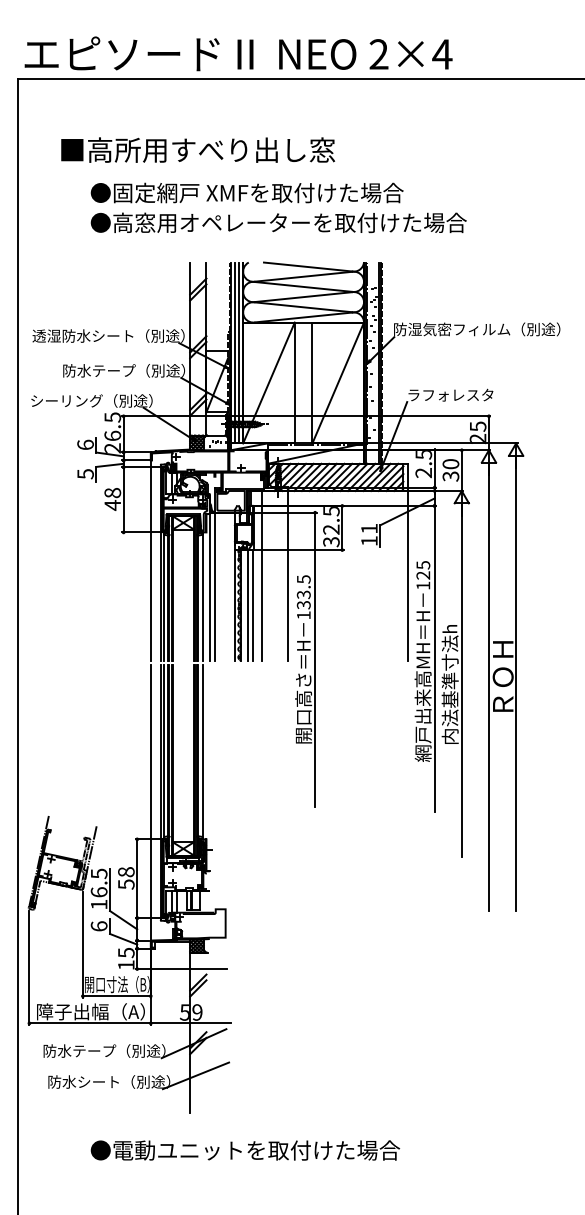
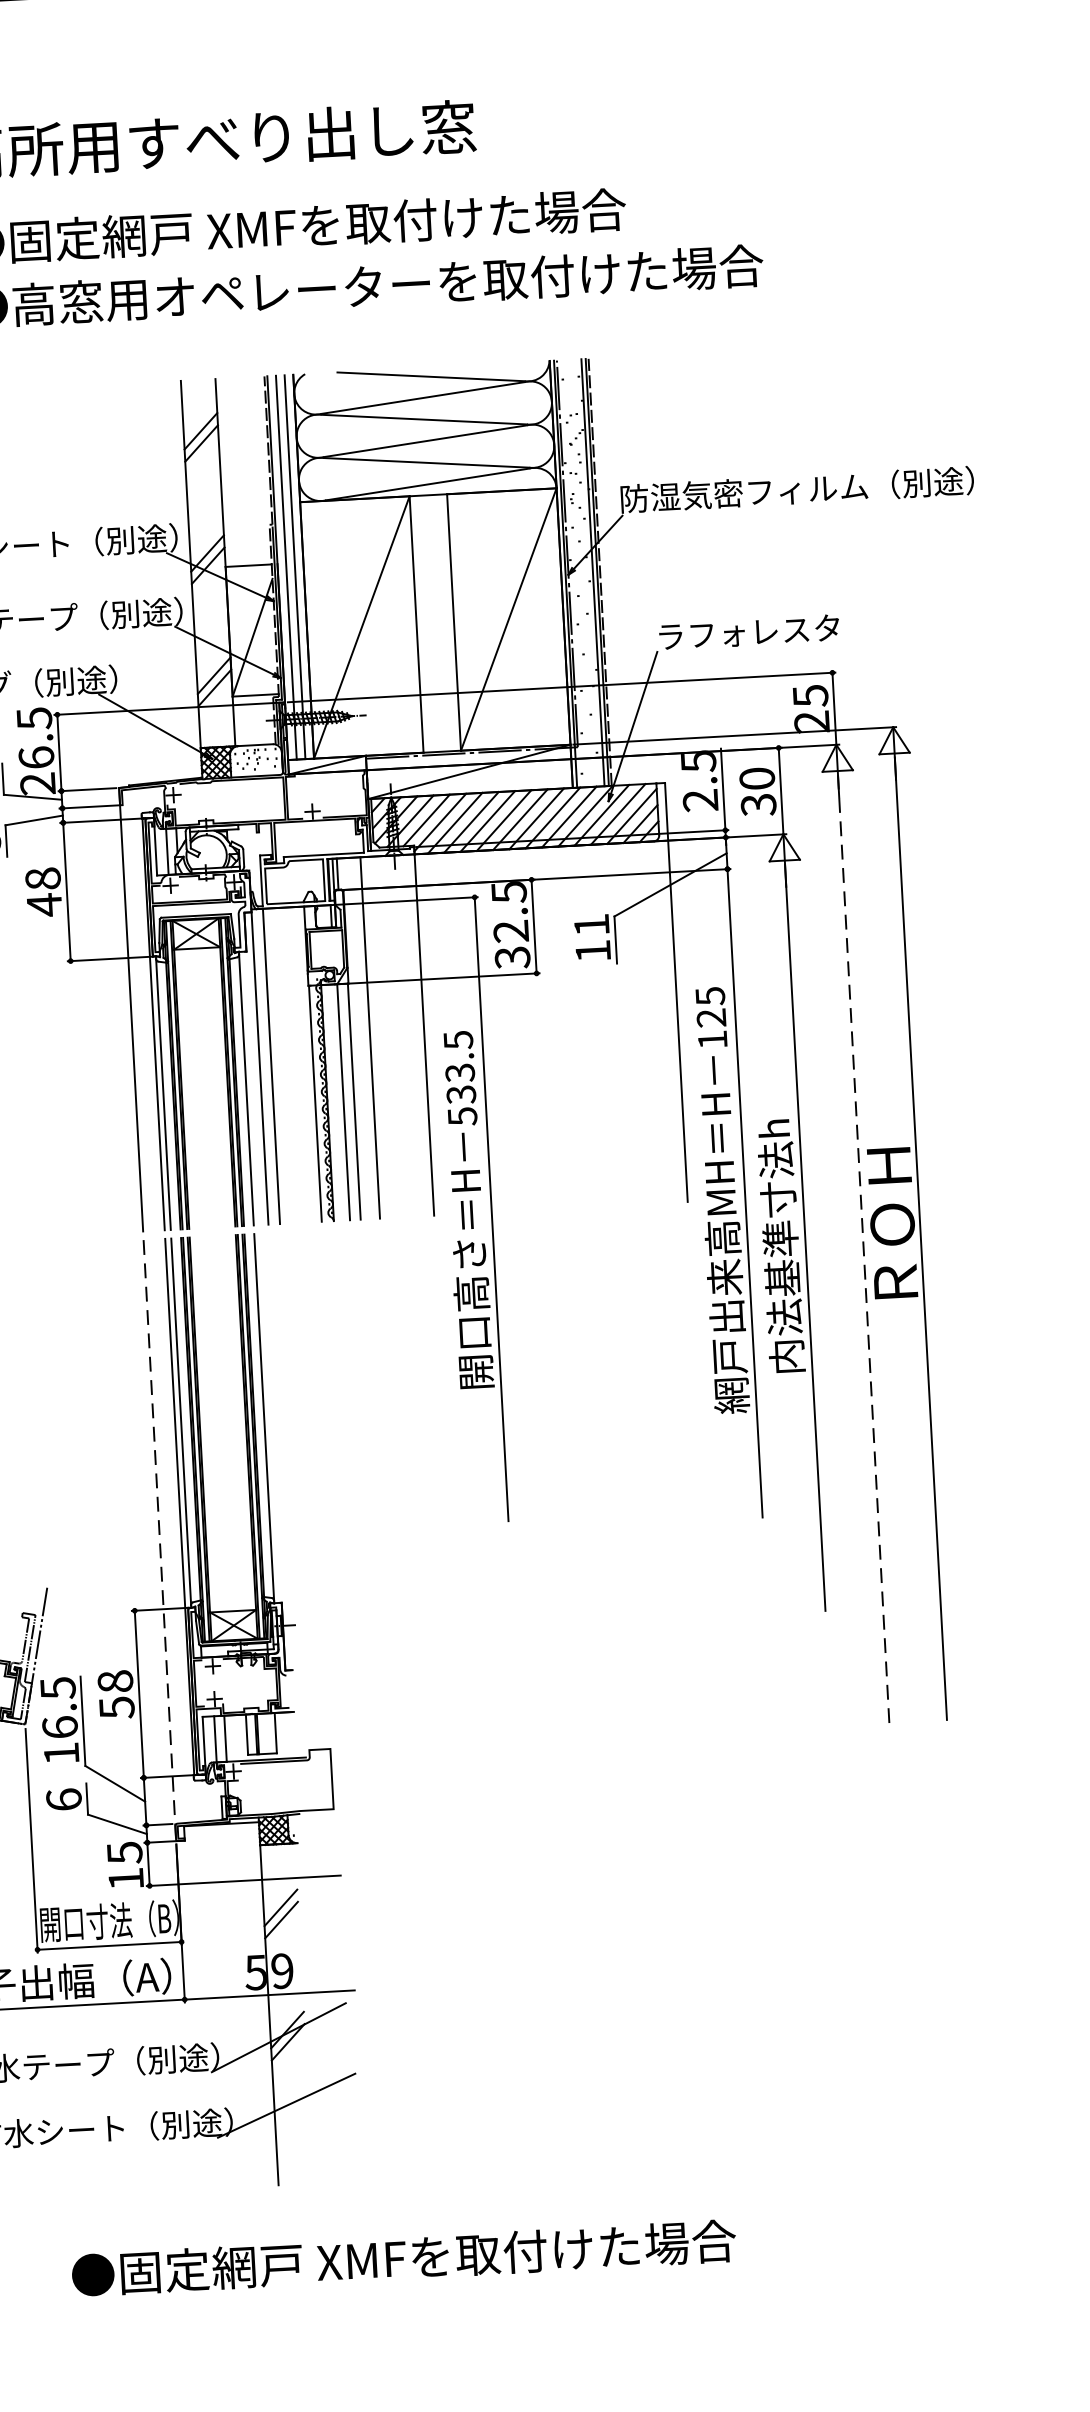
text: (303, 615) -> (461, 1116), 133.5 -> 533.5
line: (488, 687) -> (862, 1248), solid -> dashed
line: (150, 807) -> (159, 1541), solid -> dashed
text: (258, 1150) -> (427, 2256), ●電動ユニットを取付けた場合 -> ●固定網戸 XMFを取付けた場合

